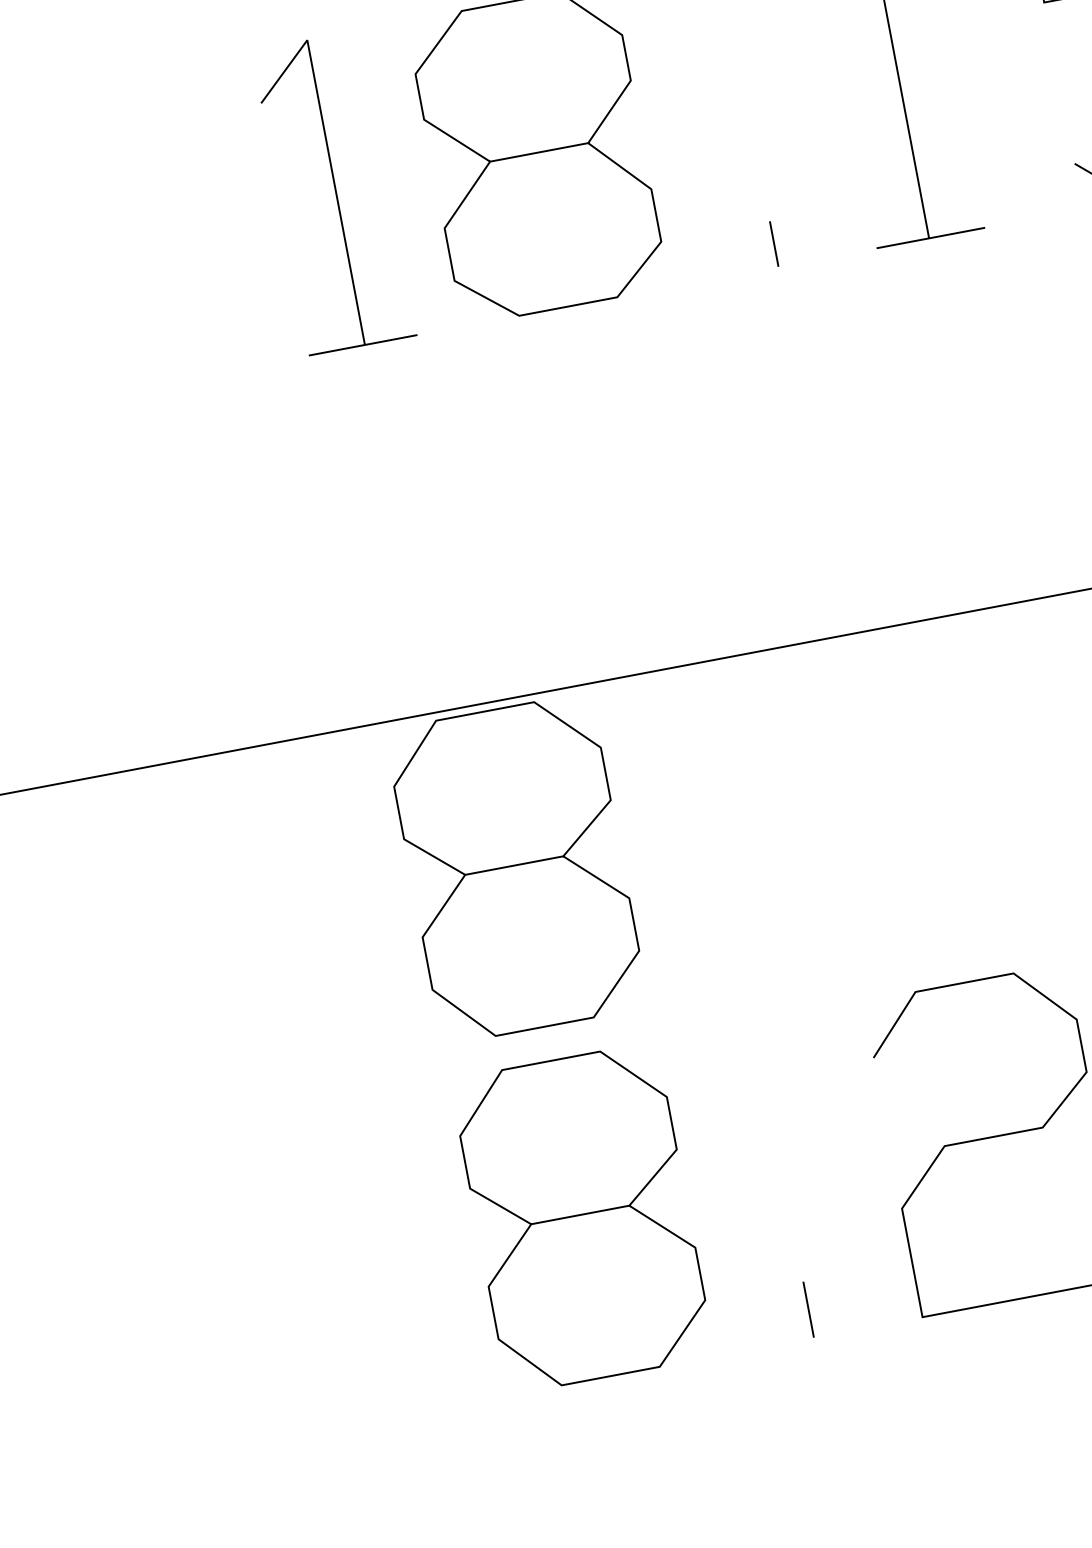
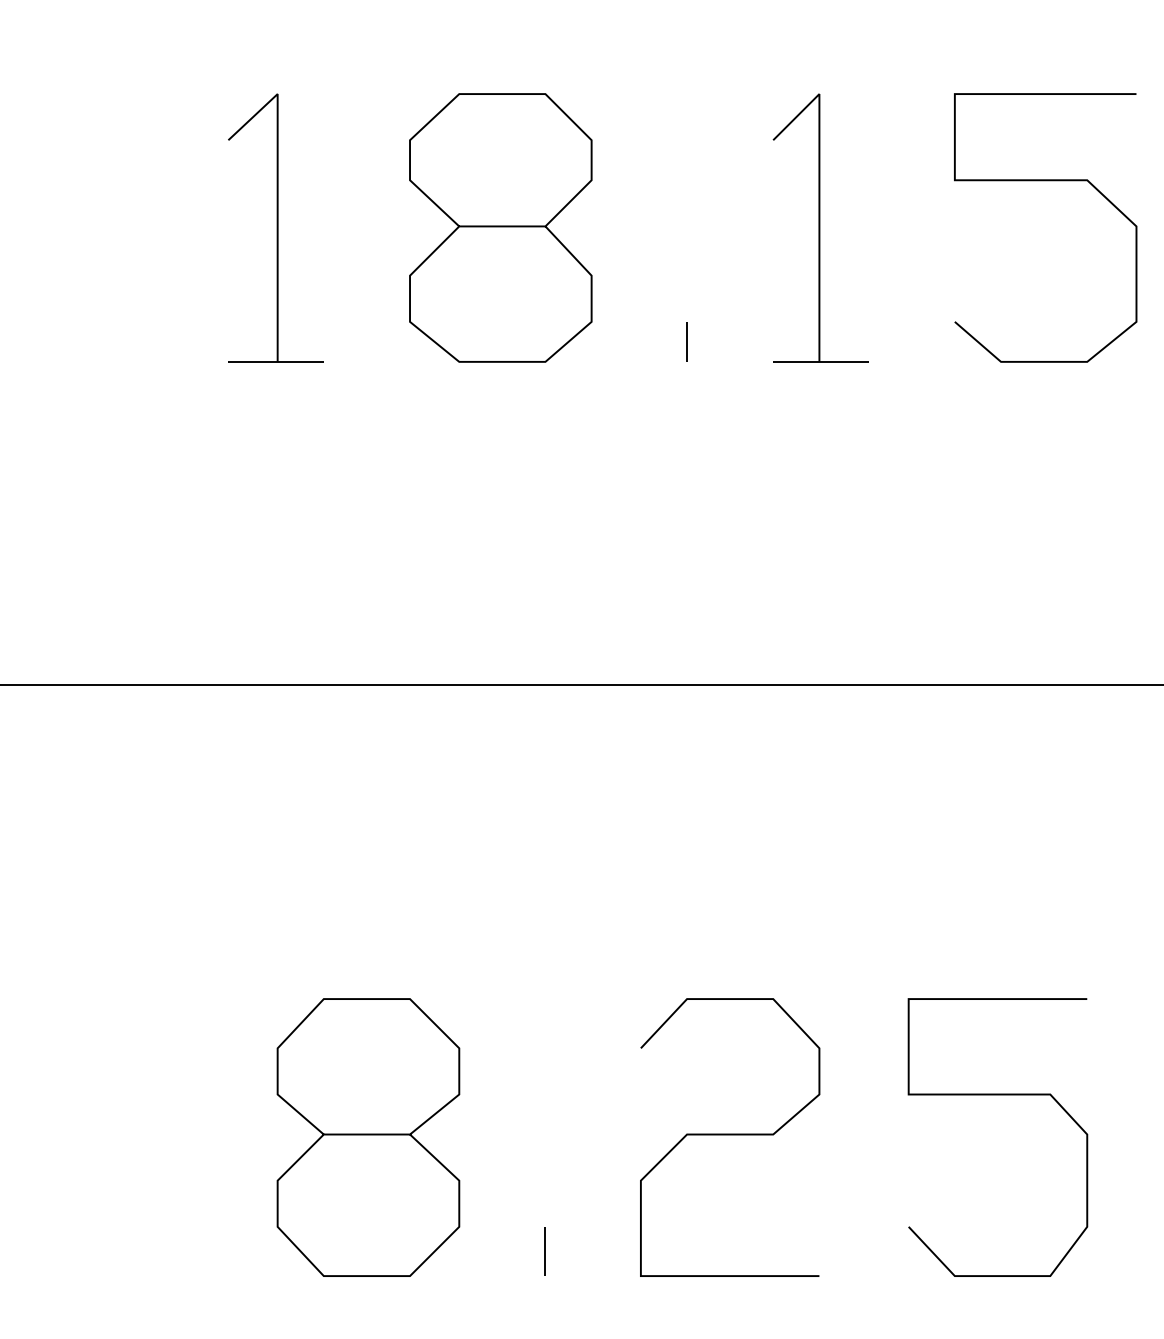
part: (333, 192) -> (275, 227), moved
curve: (516, 866) -> (368, 828), removed

